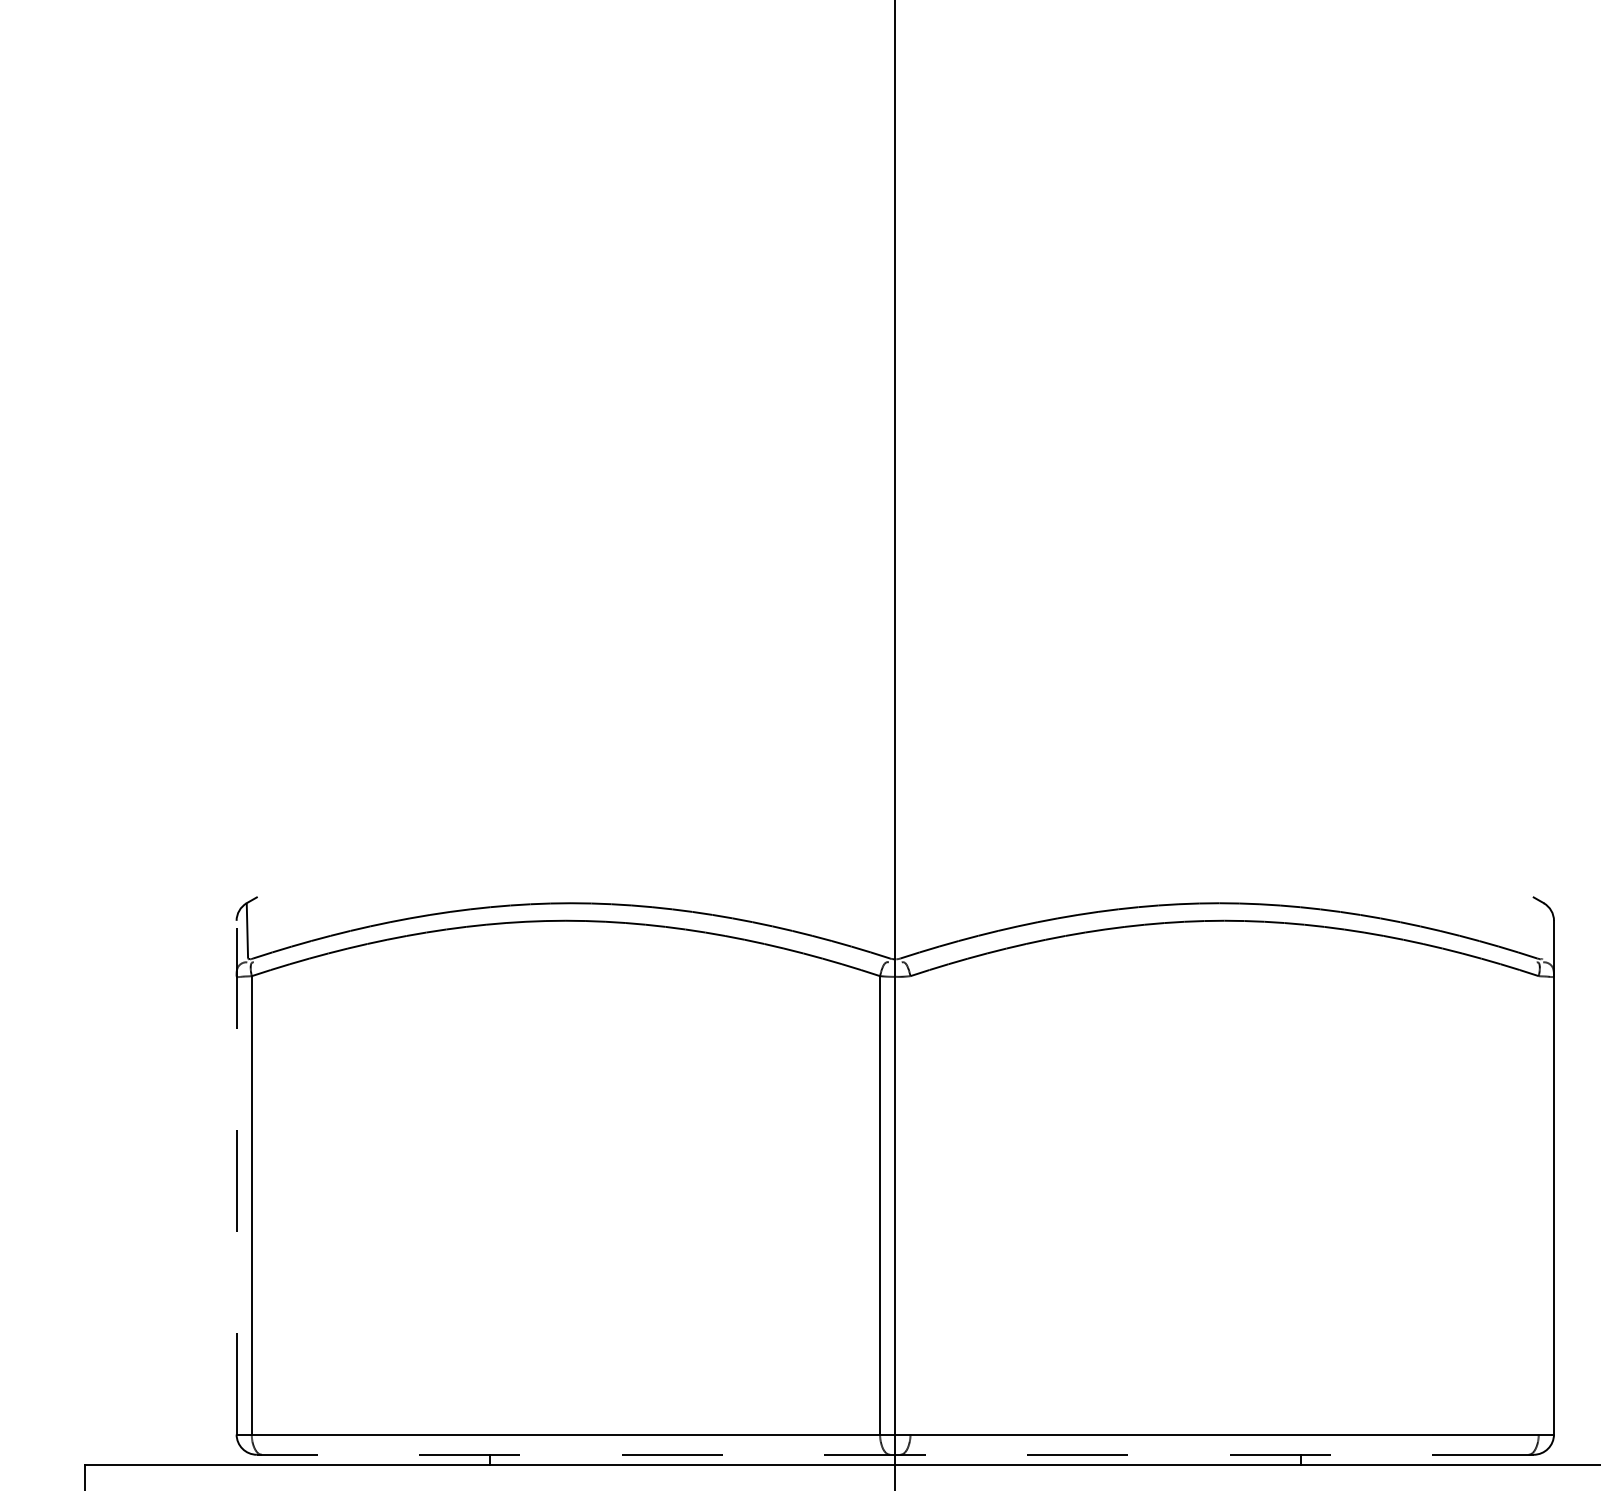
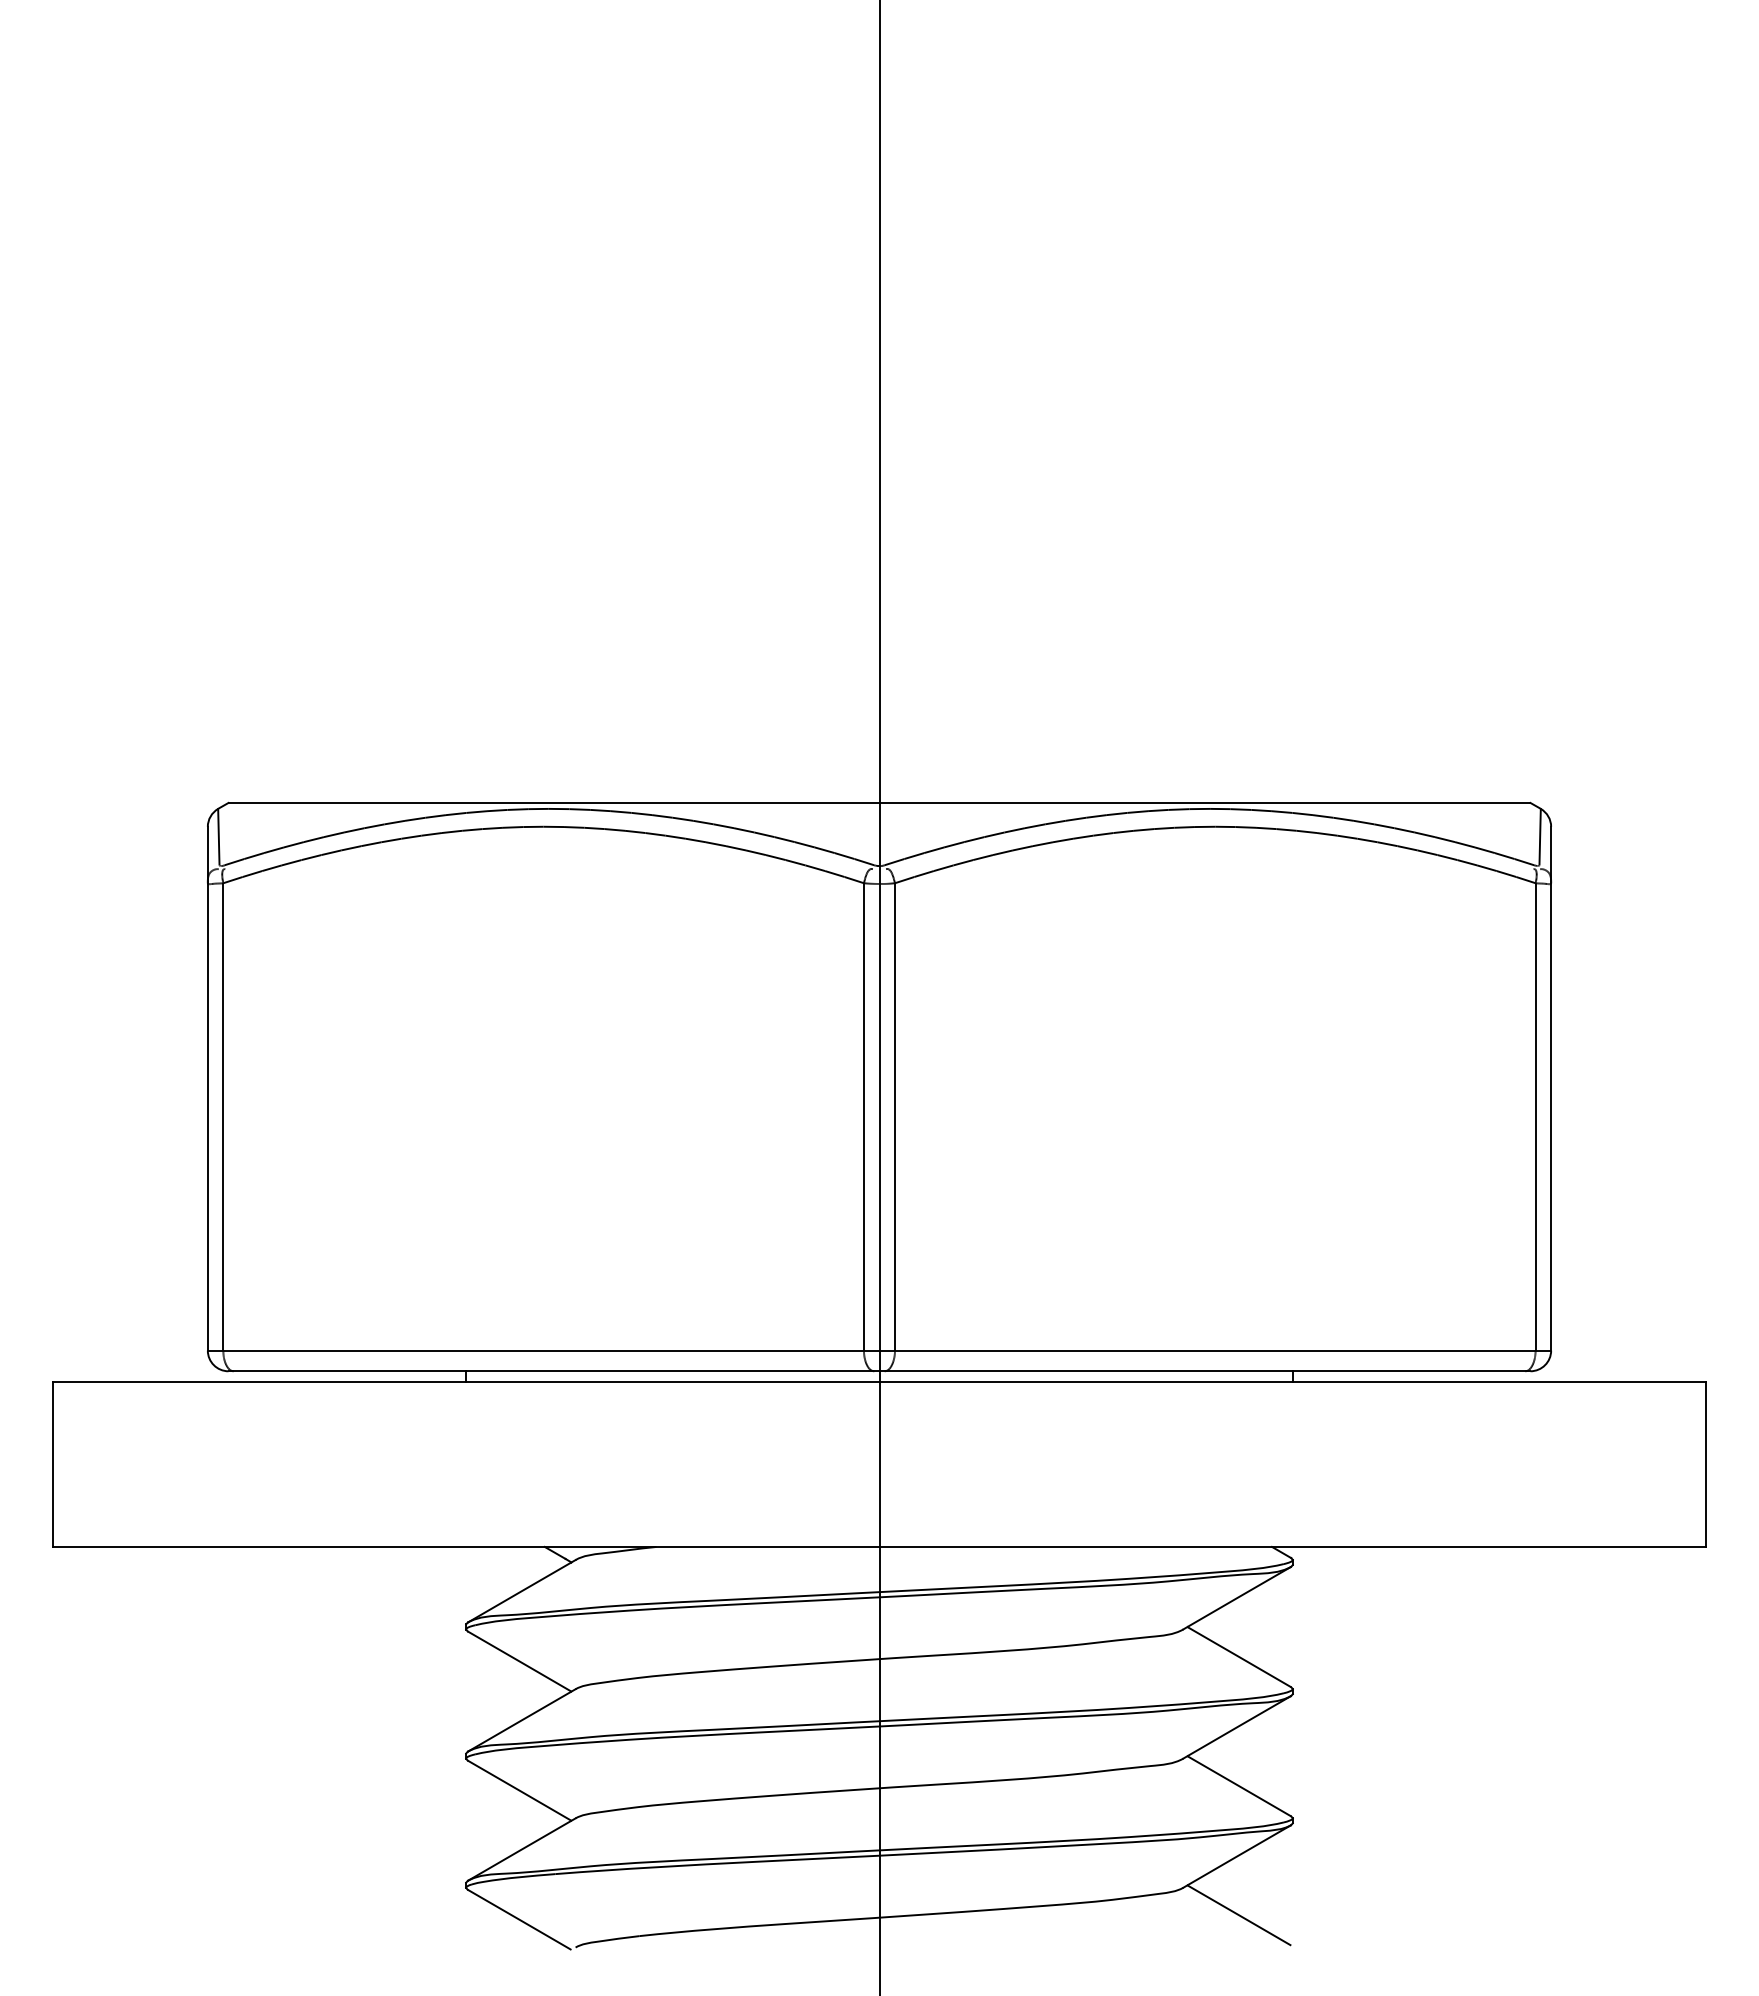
line: (895, 896) -> (879, 802), added
line: (1542, 930) -> (1539, 836), added
line: (236, 1177) -> (207, 1088), dashed -> solid
line: (910, 1204) -> (894, 1116), added
line: (1538, 1204) -> (1535, 1116), added
line: (895, 1454) -> (879, 1371), dashed -> solid

